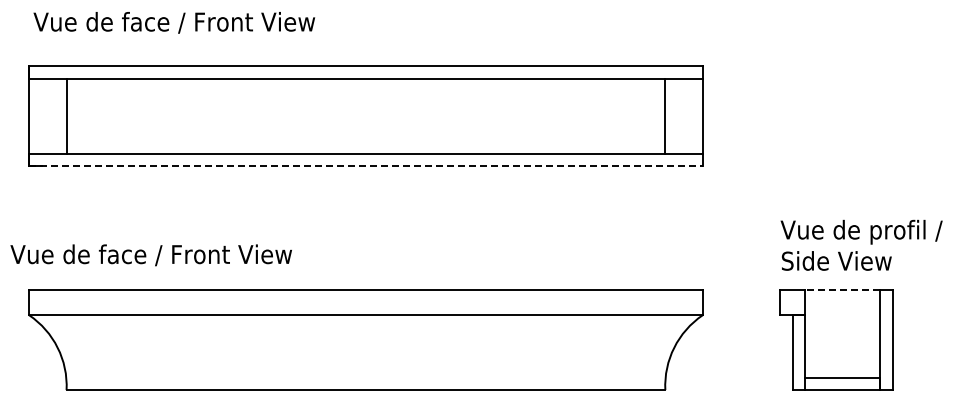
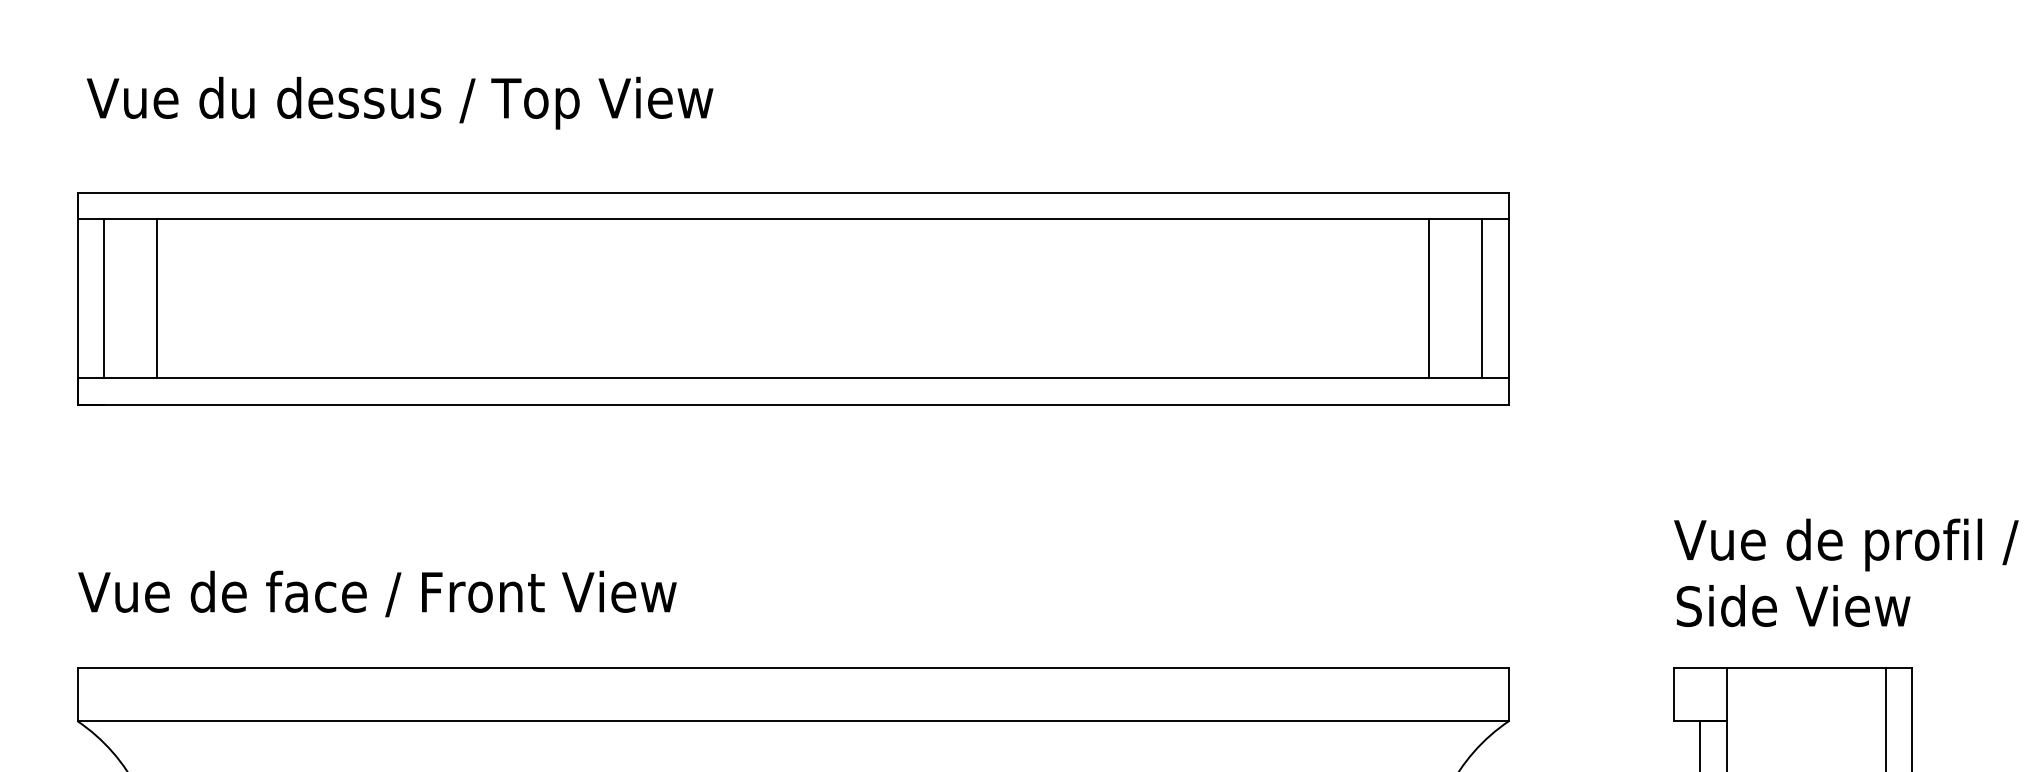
text: (214, 24) -> (471, 103), Vue de face / Front View -> Vue du dessus / Top View
line: (41, 115) -> (103, 296), added
line: (690, 115) -> (1482, 296), added
line: (365, 166) -> (792, 405), dashed -> solid
text: (150, 255) -> (375, 594), moved
line: (842, 290) -> (1805, 668), dashed -> solid

